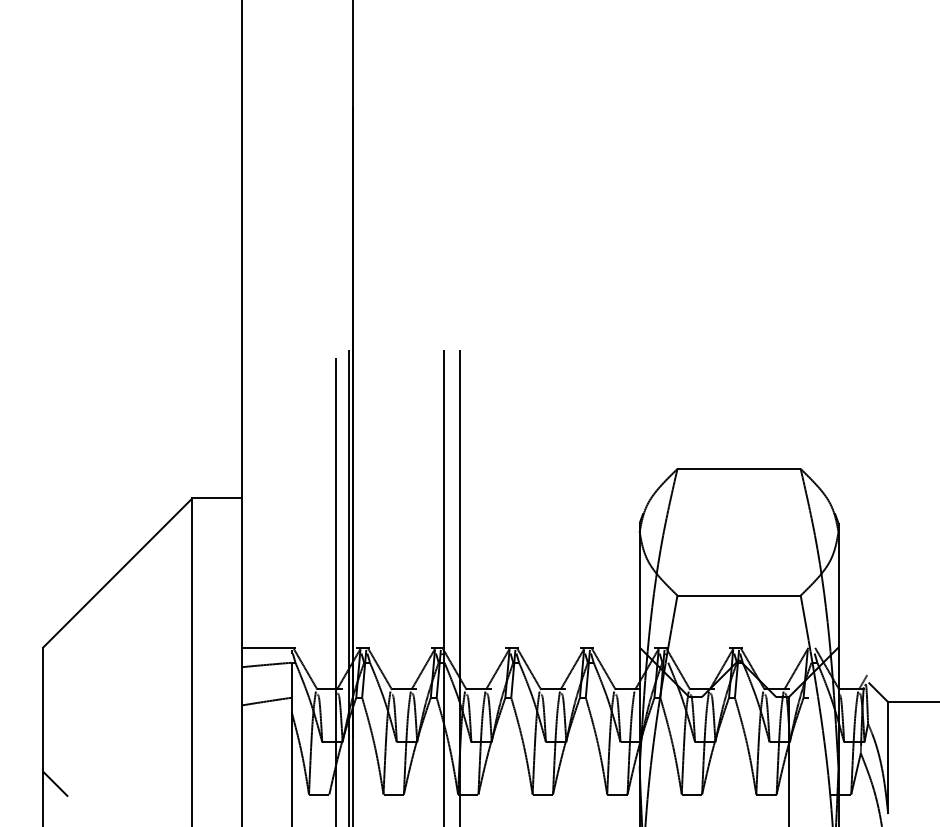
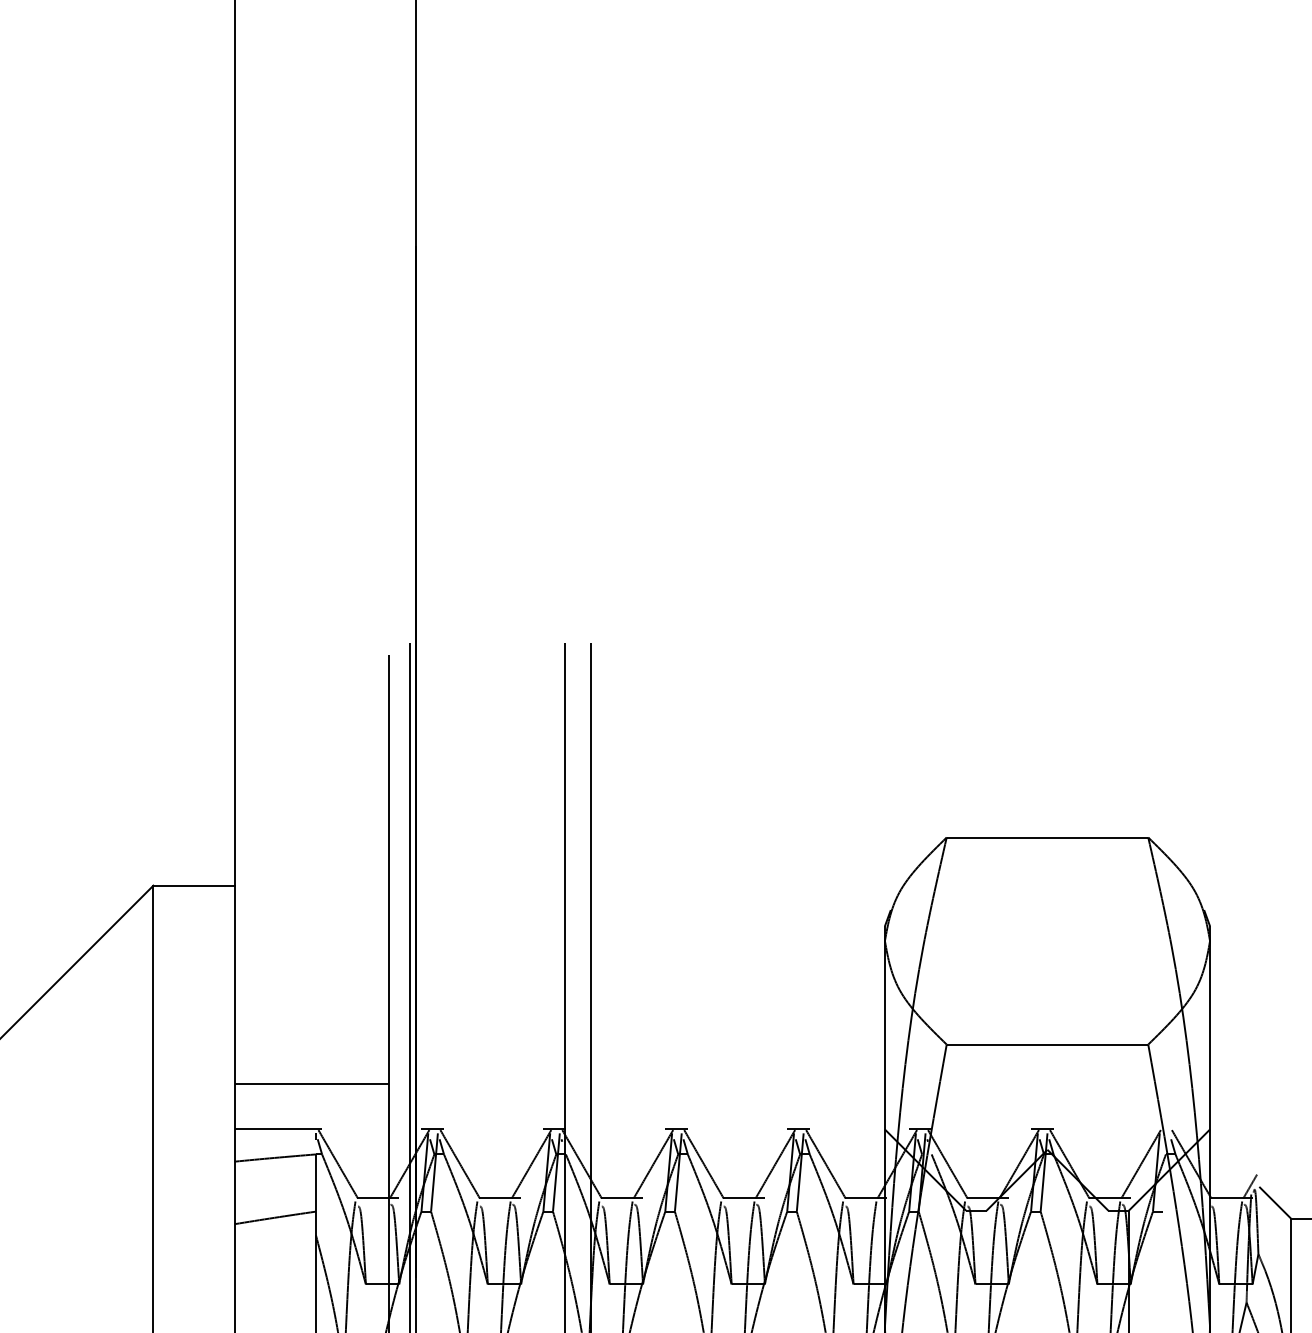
line: (289, 619) -> (312, 1083), added

